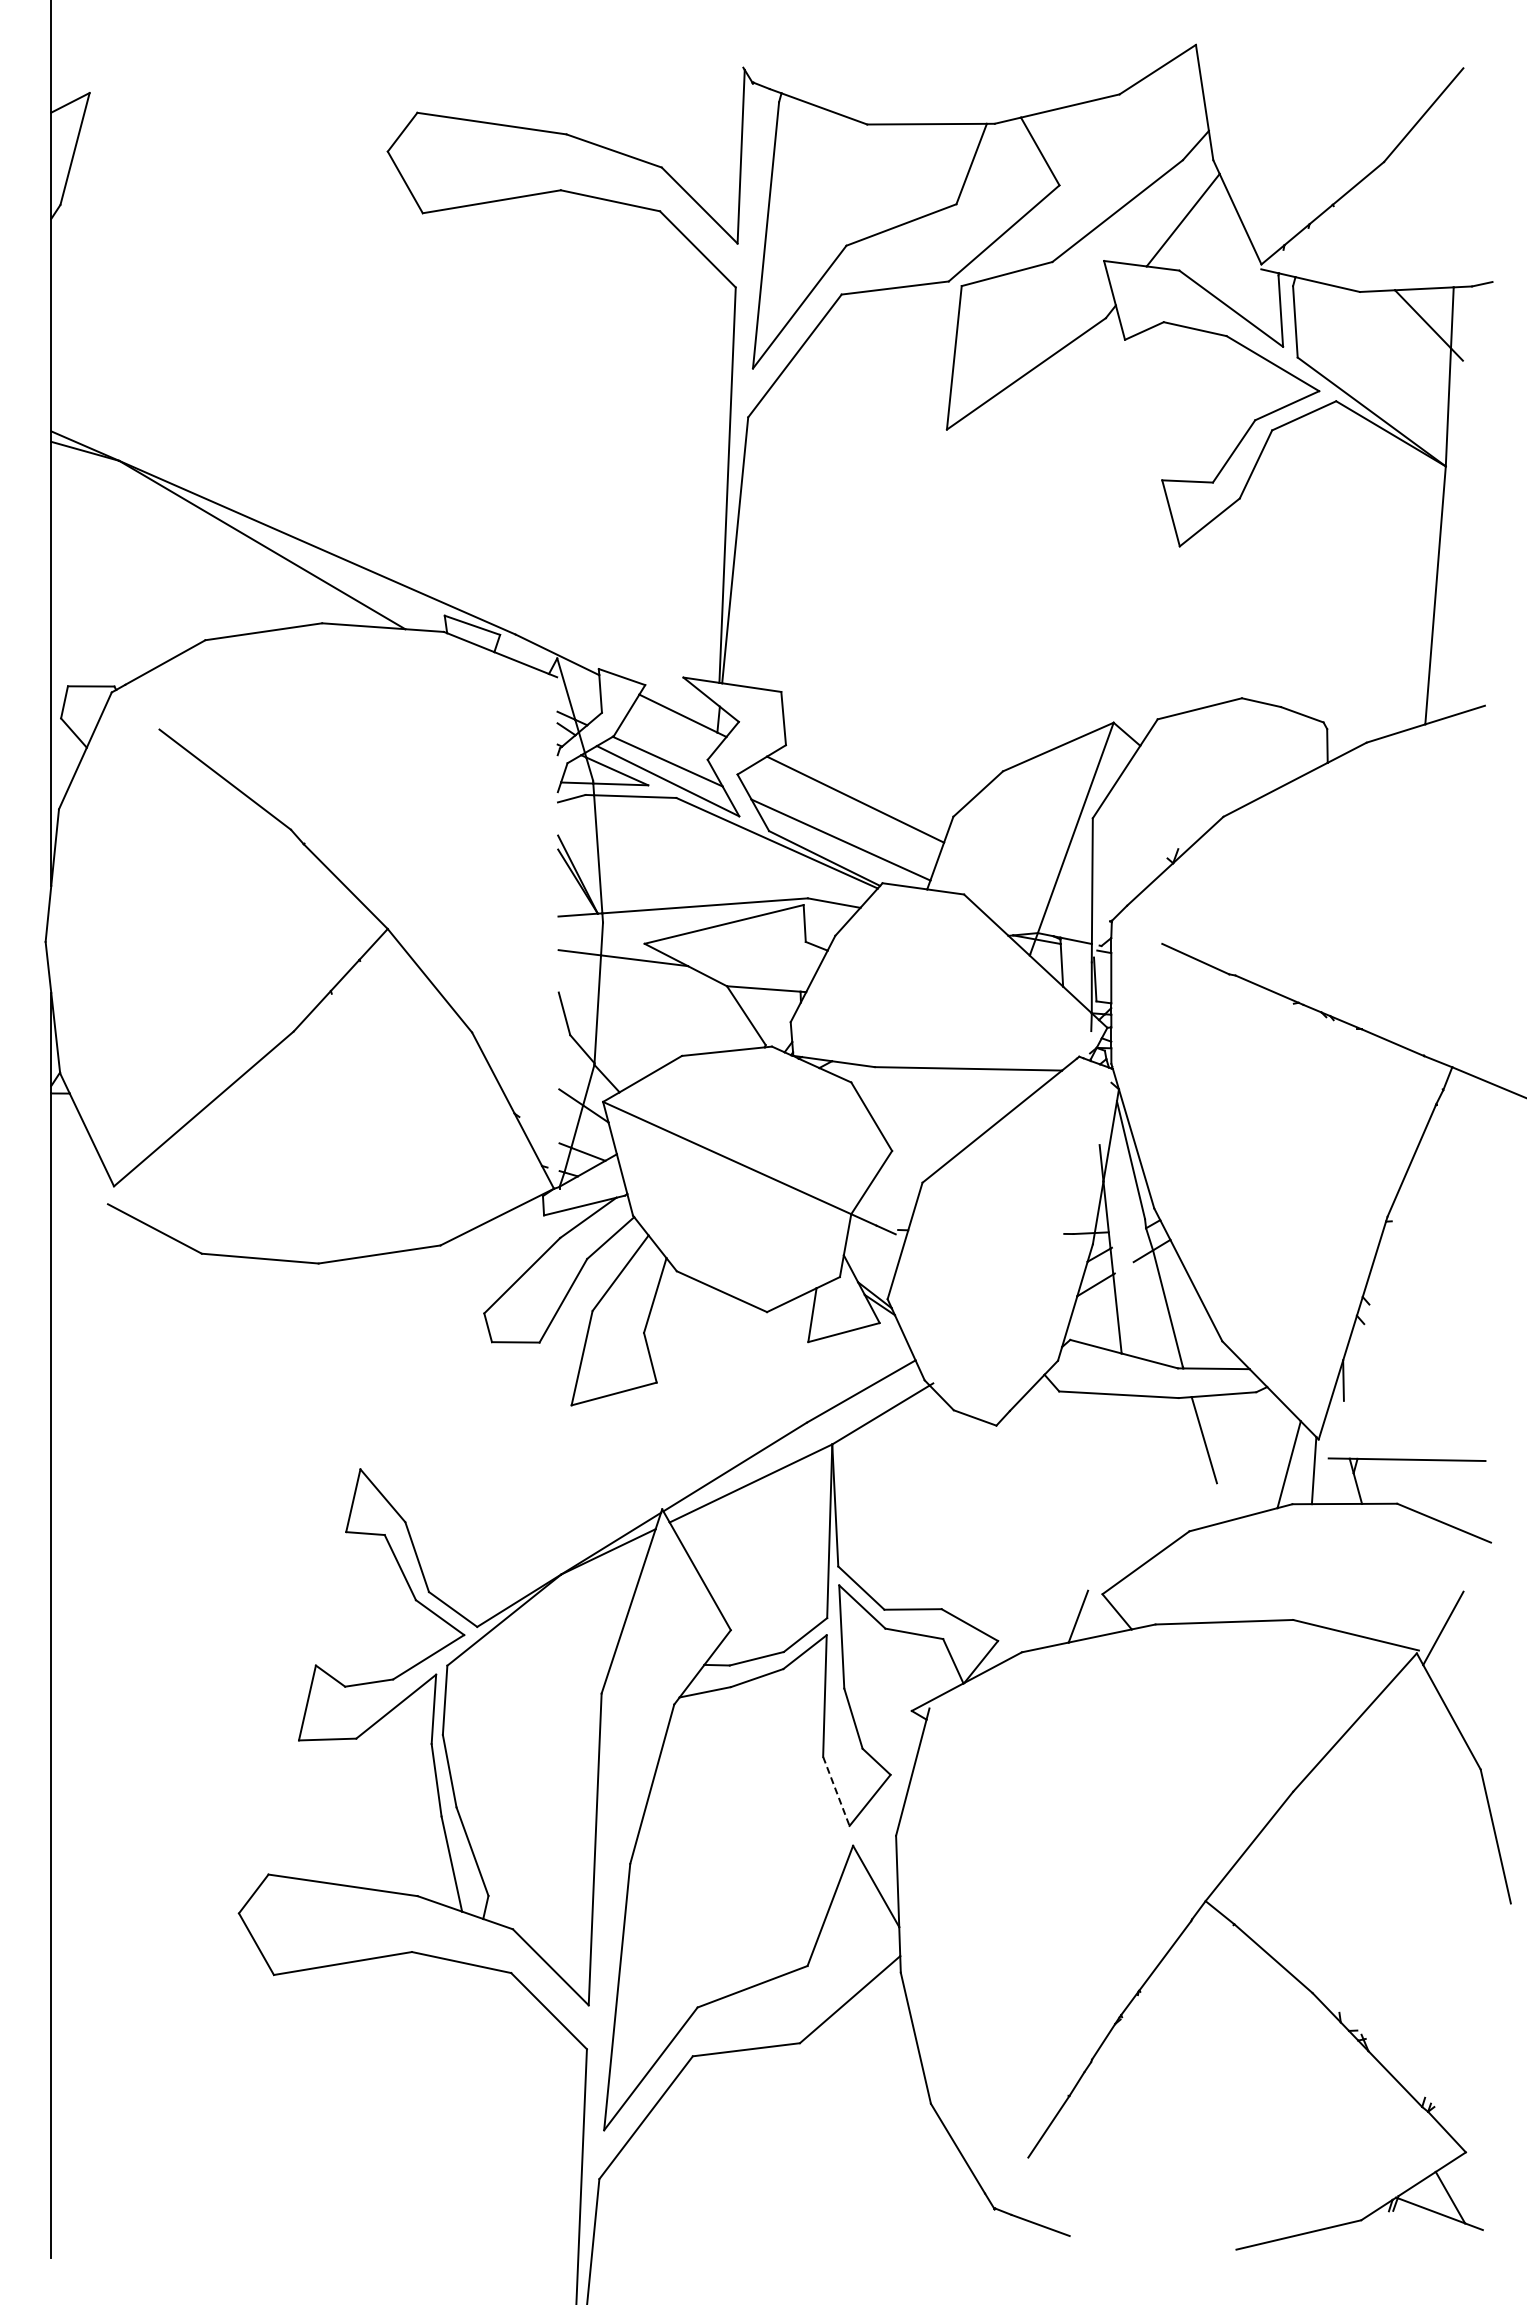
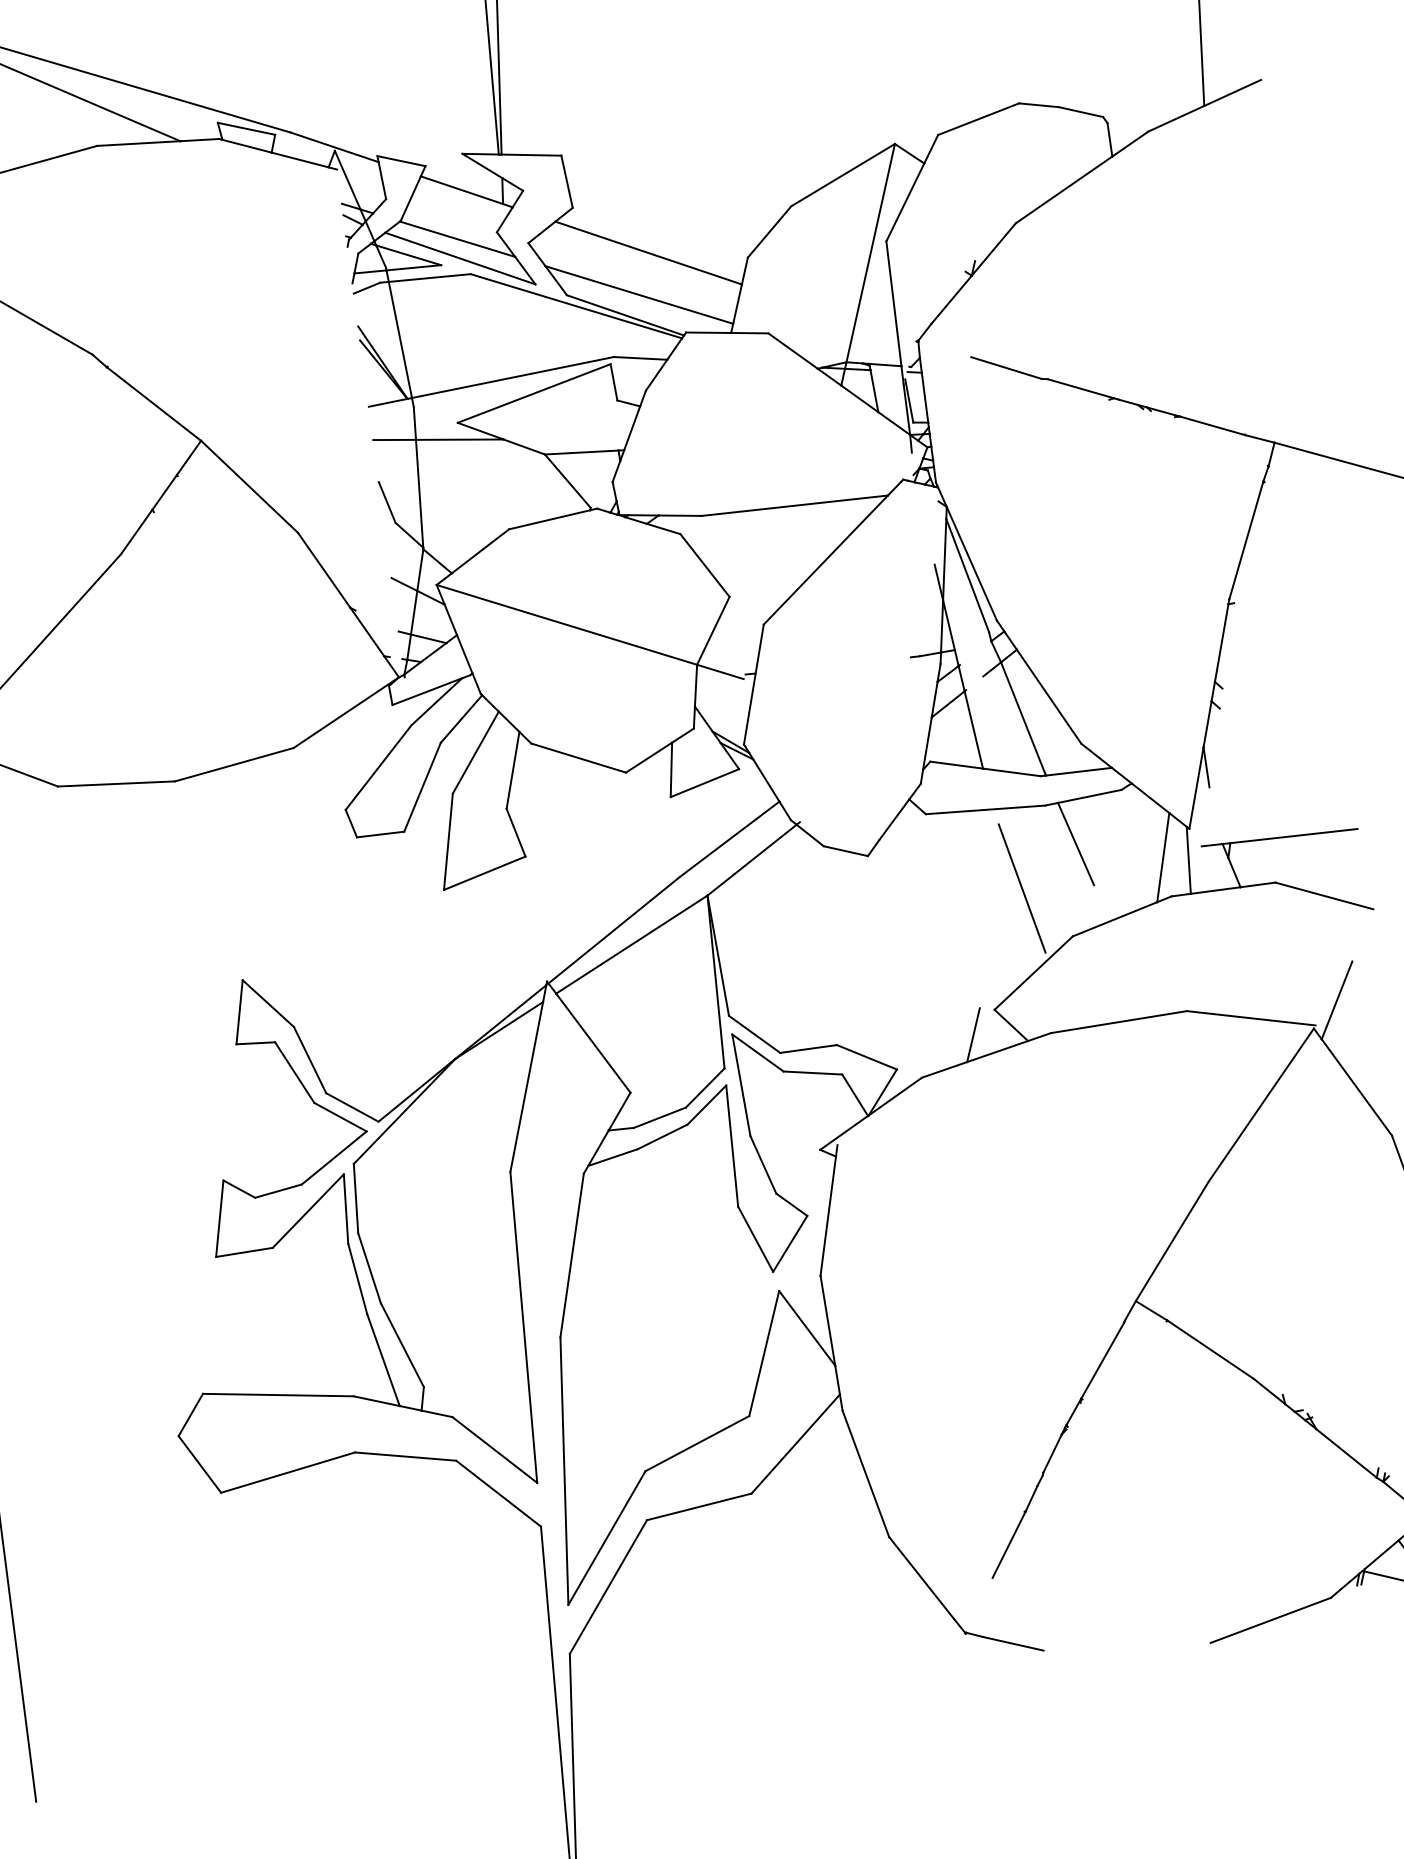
line: (1145, 1477) -> (1022, 888), added
line: (836, 1791) -> (755, 1239), dashed -> solid

